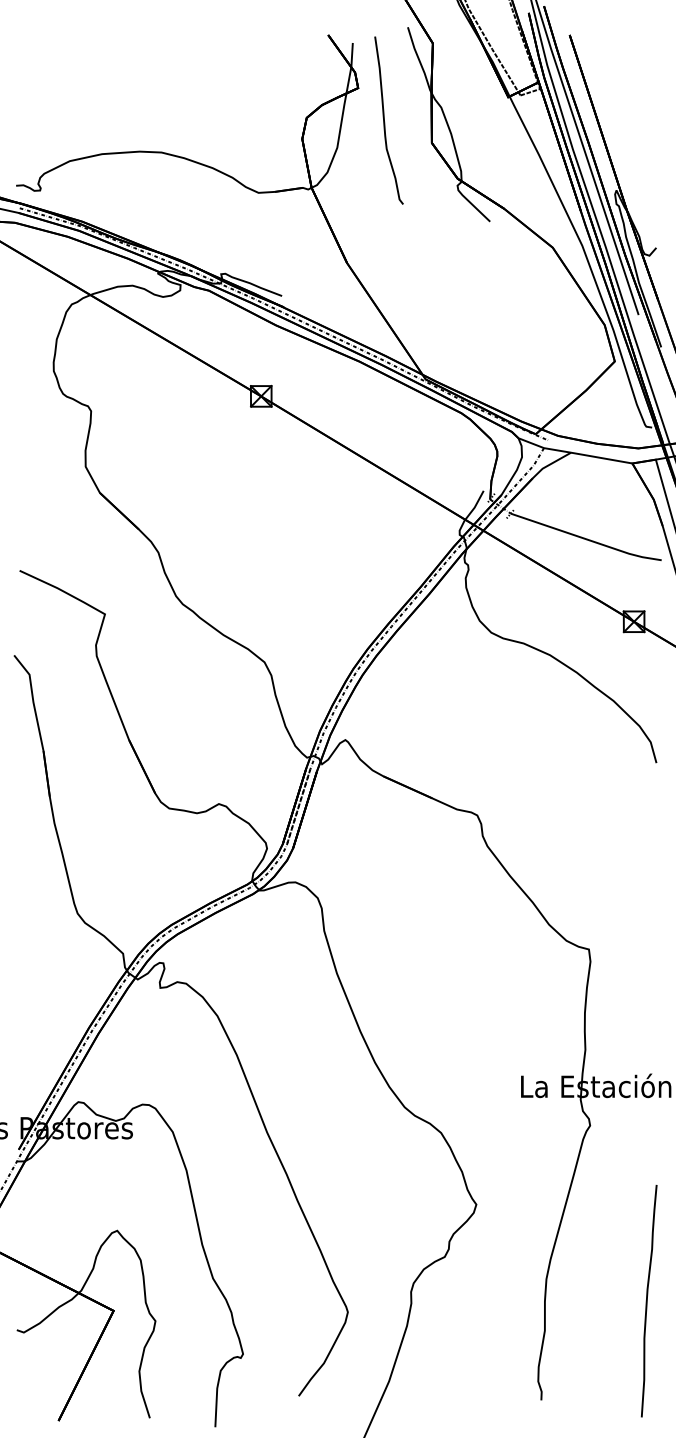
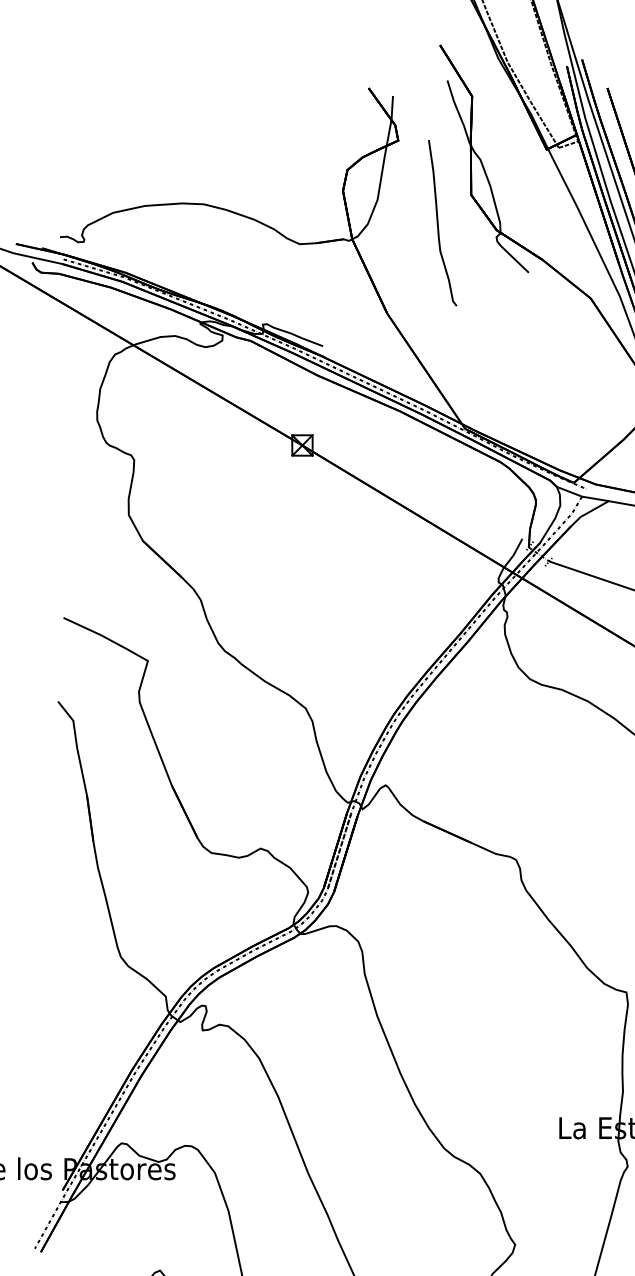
curve: (385, 122) -> (439, 225), moved

